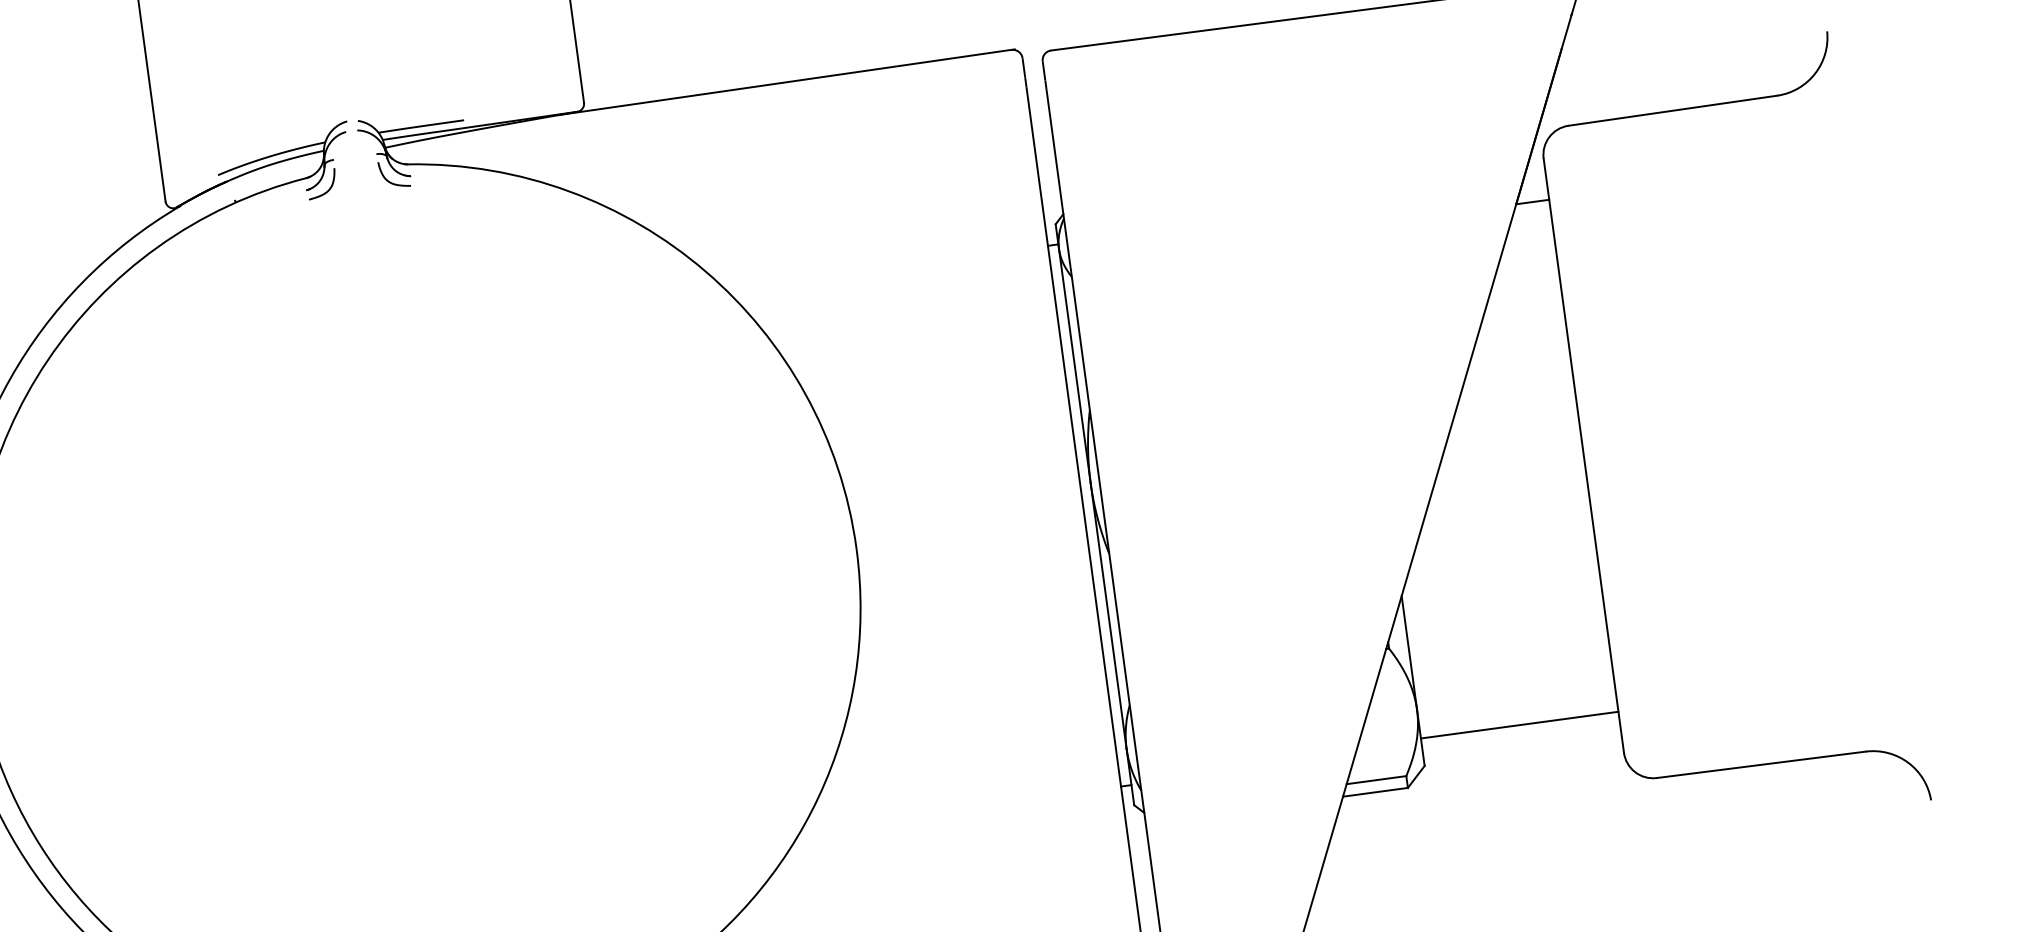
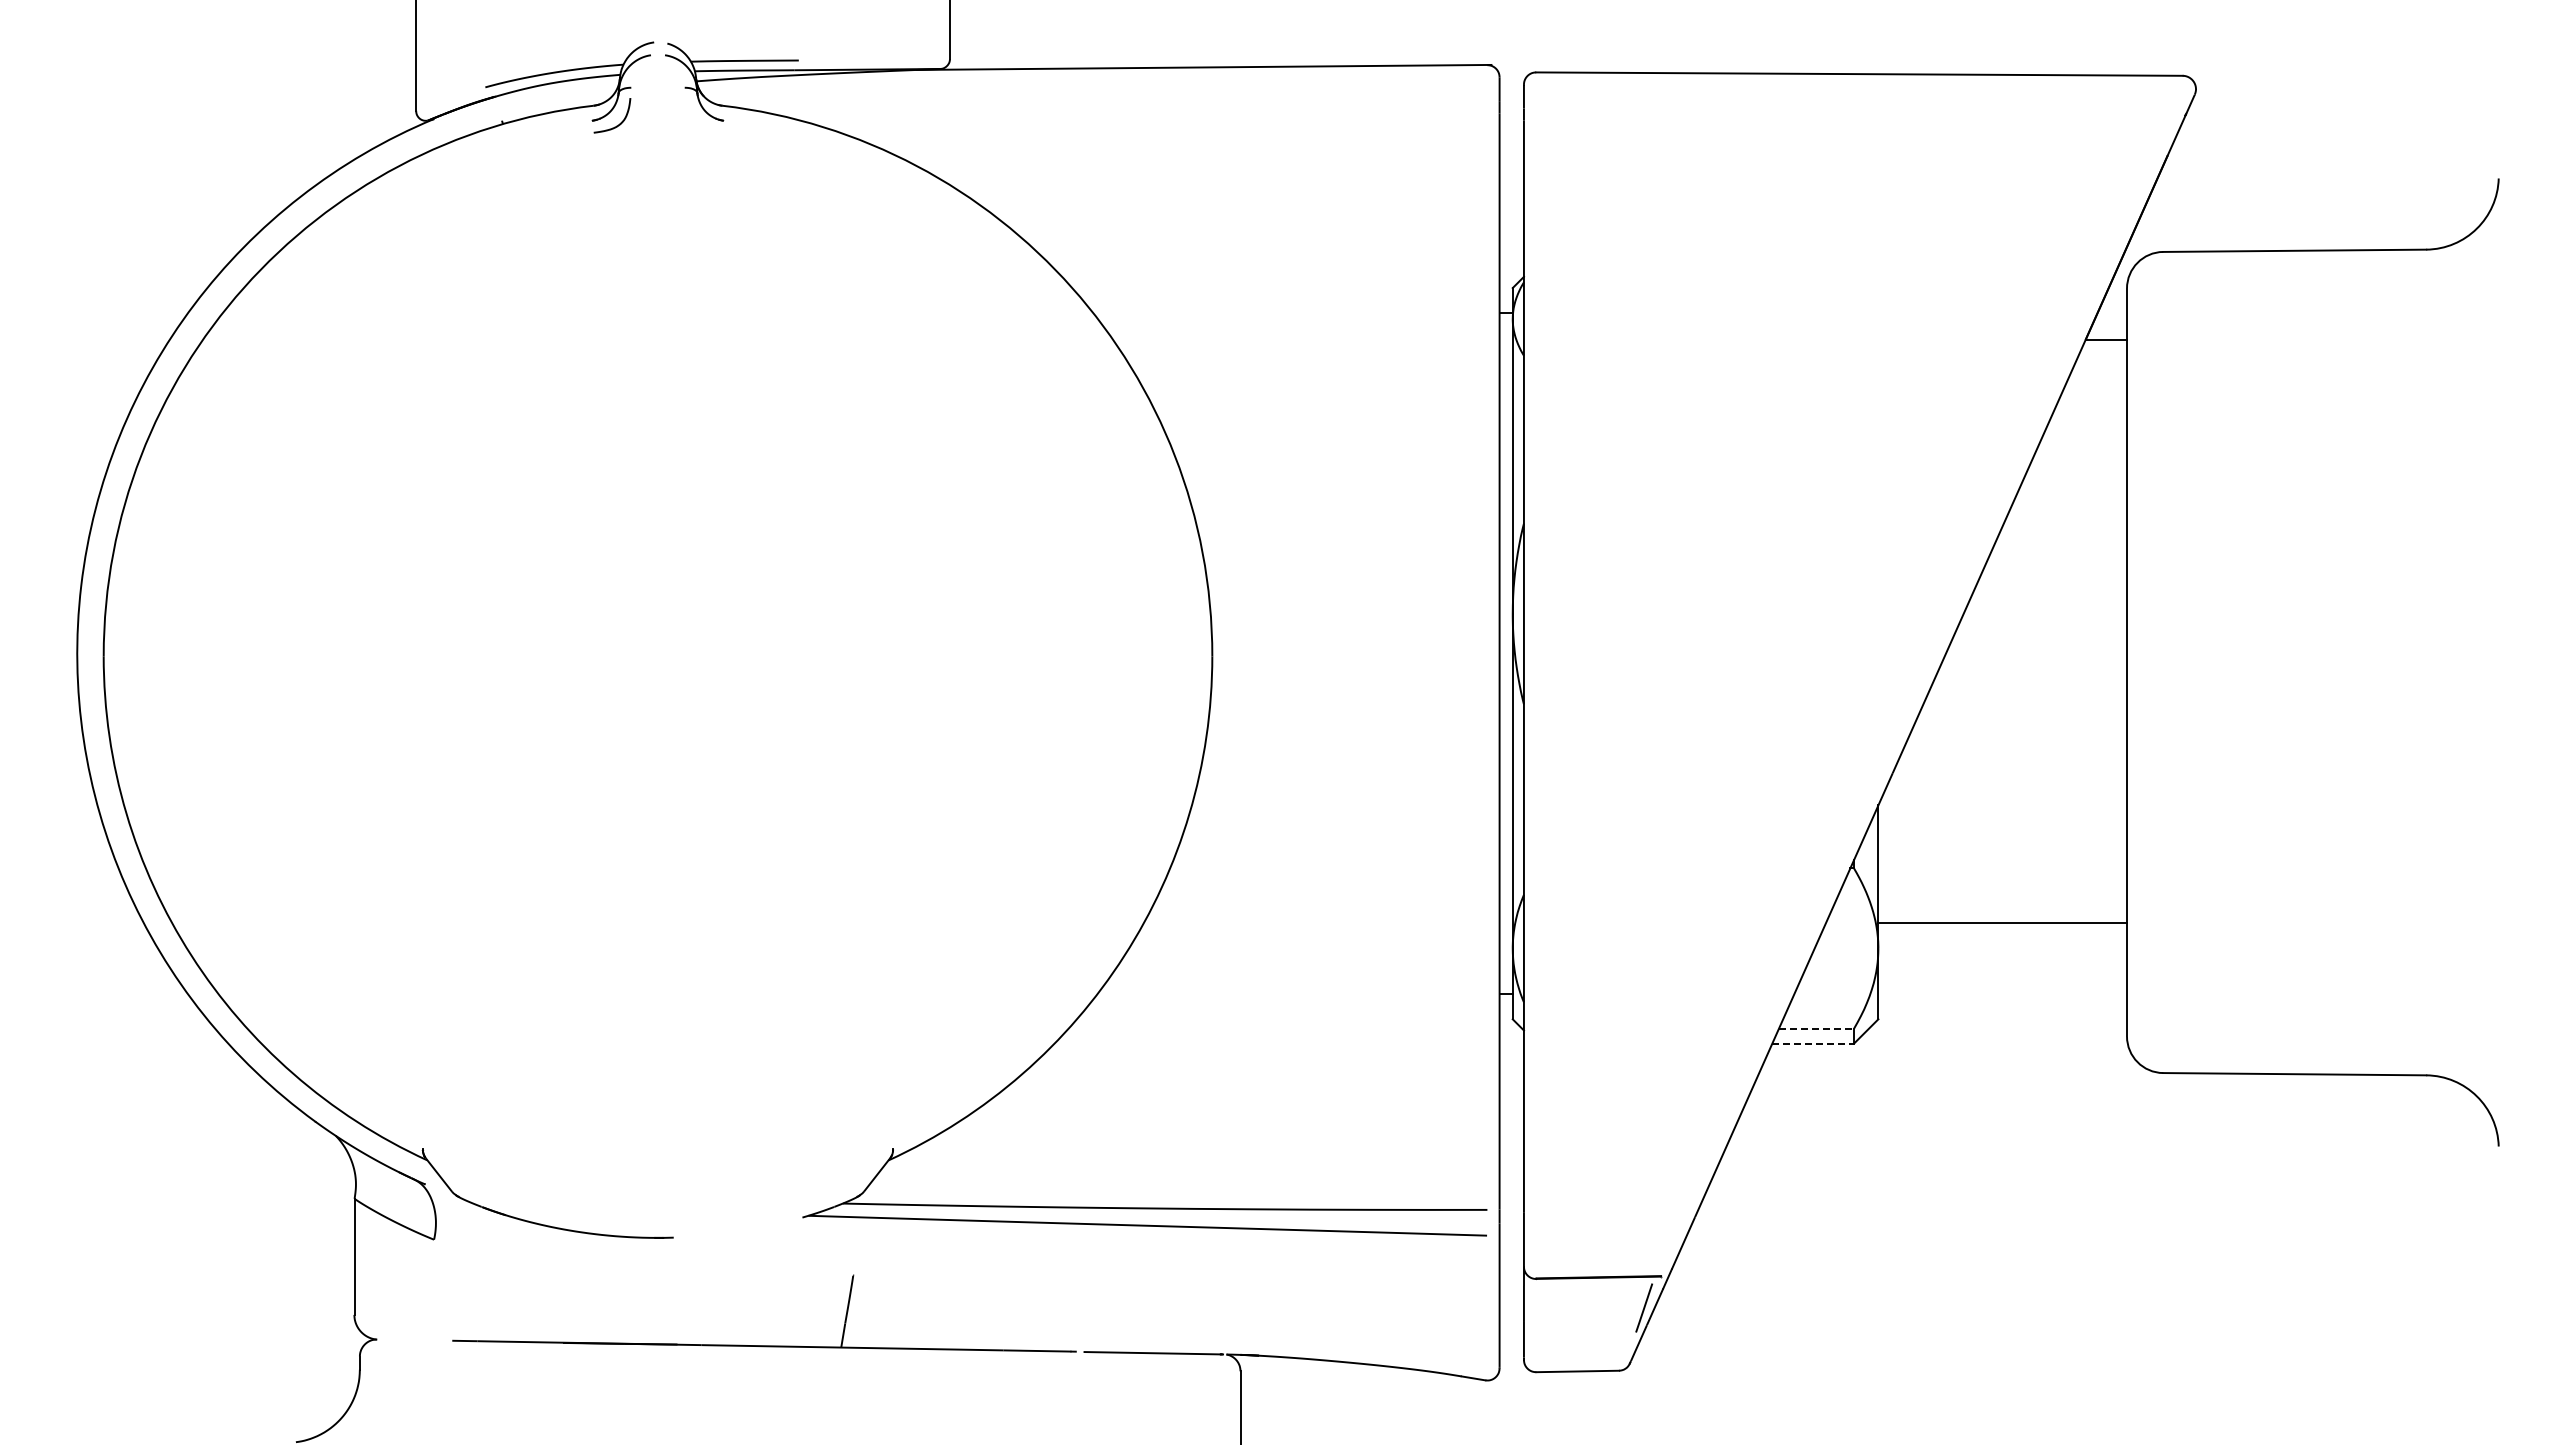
curve: (388, 180) -> (695, 122), removed
line: (1519, 724) -> (2002, 922), moved
line: (1376, 779) -> (1816, 1028), solid -> dashed
line: (1375, 792) -> (1813, 1043), solid -> dashed

